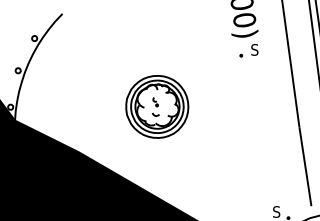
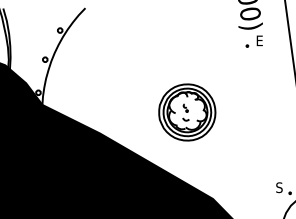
text: (254, 49) -> (259, 40), S -> E
part: (157, 106) -> (187, 112), moved

